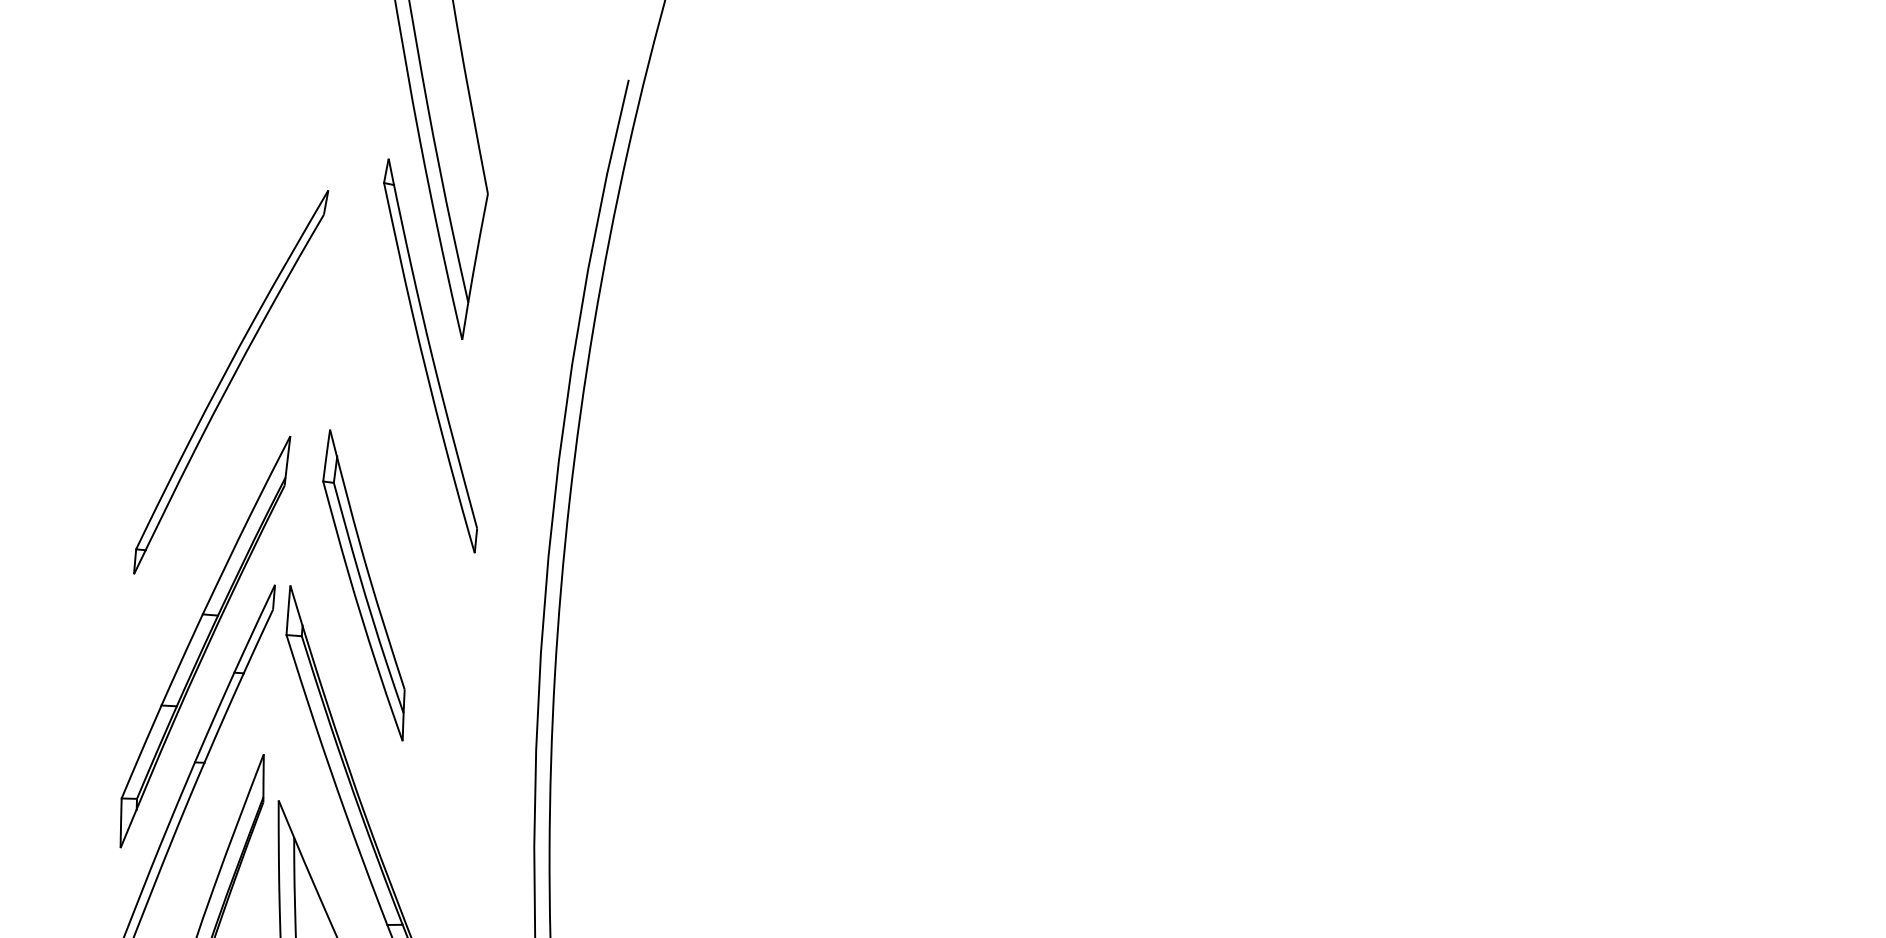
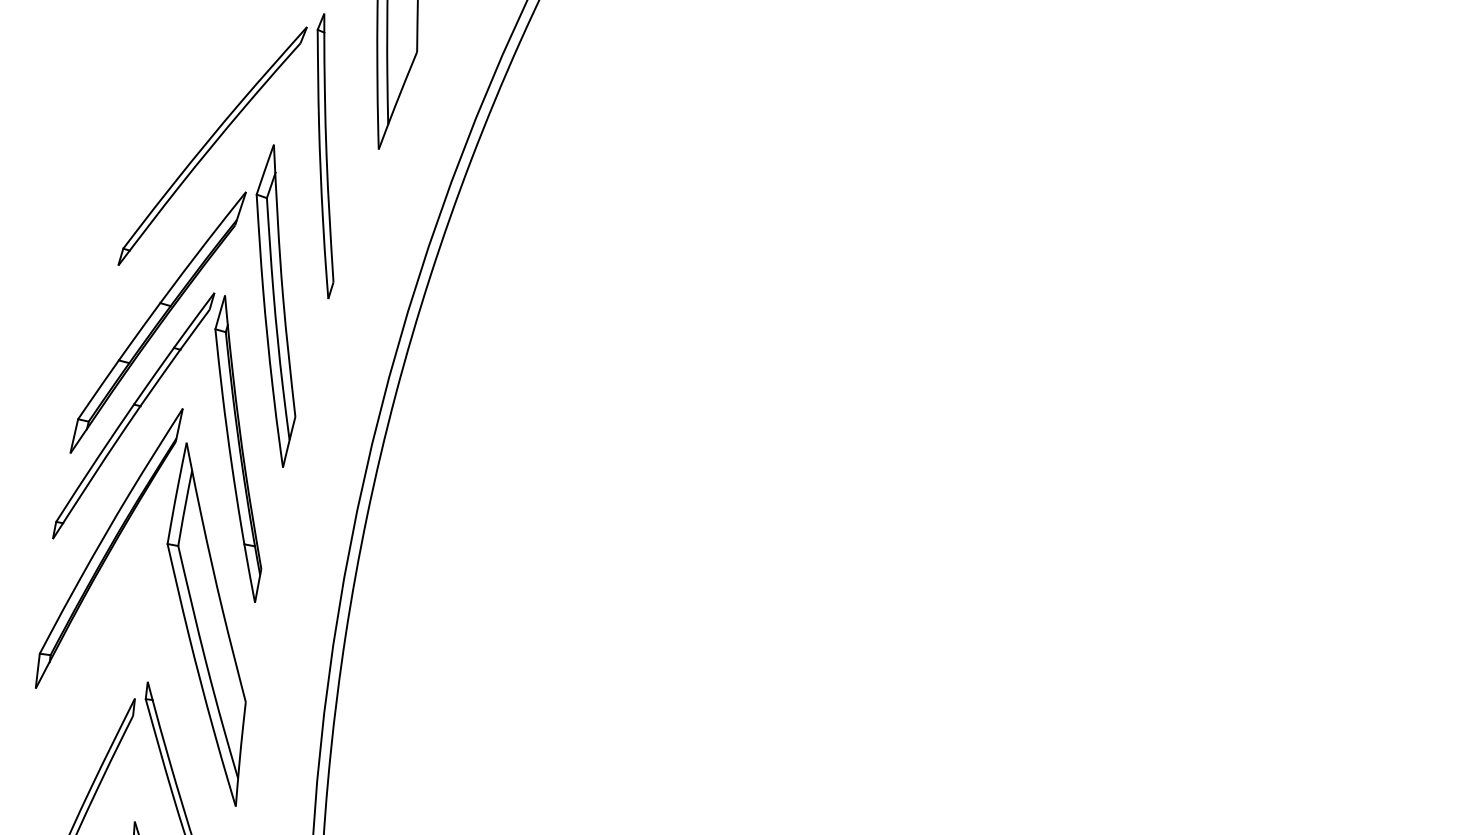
part: (430, 356) -> (325, 156), moved
part: (363, 585) -> (275, 305), size x1.43

